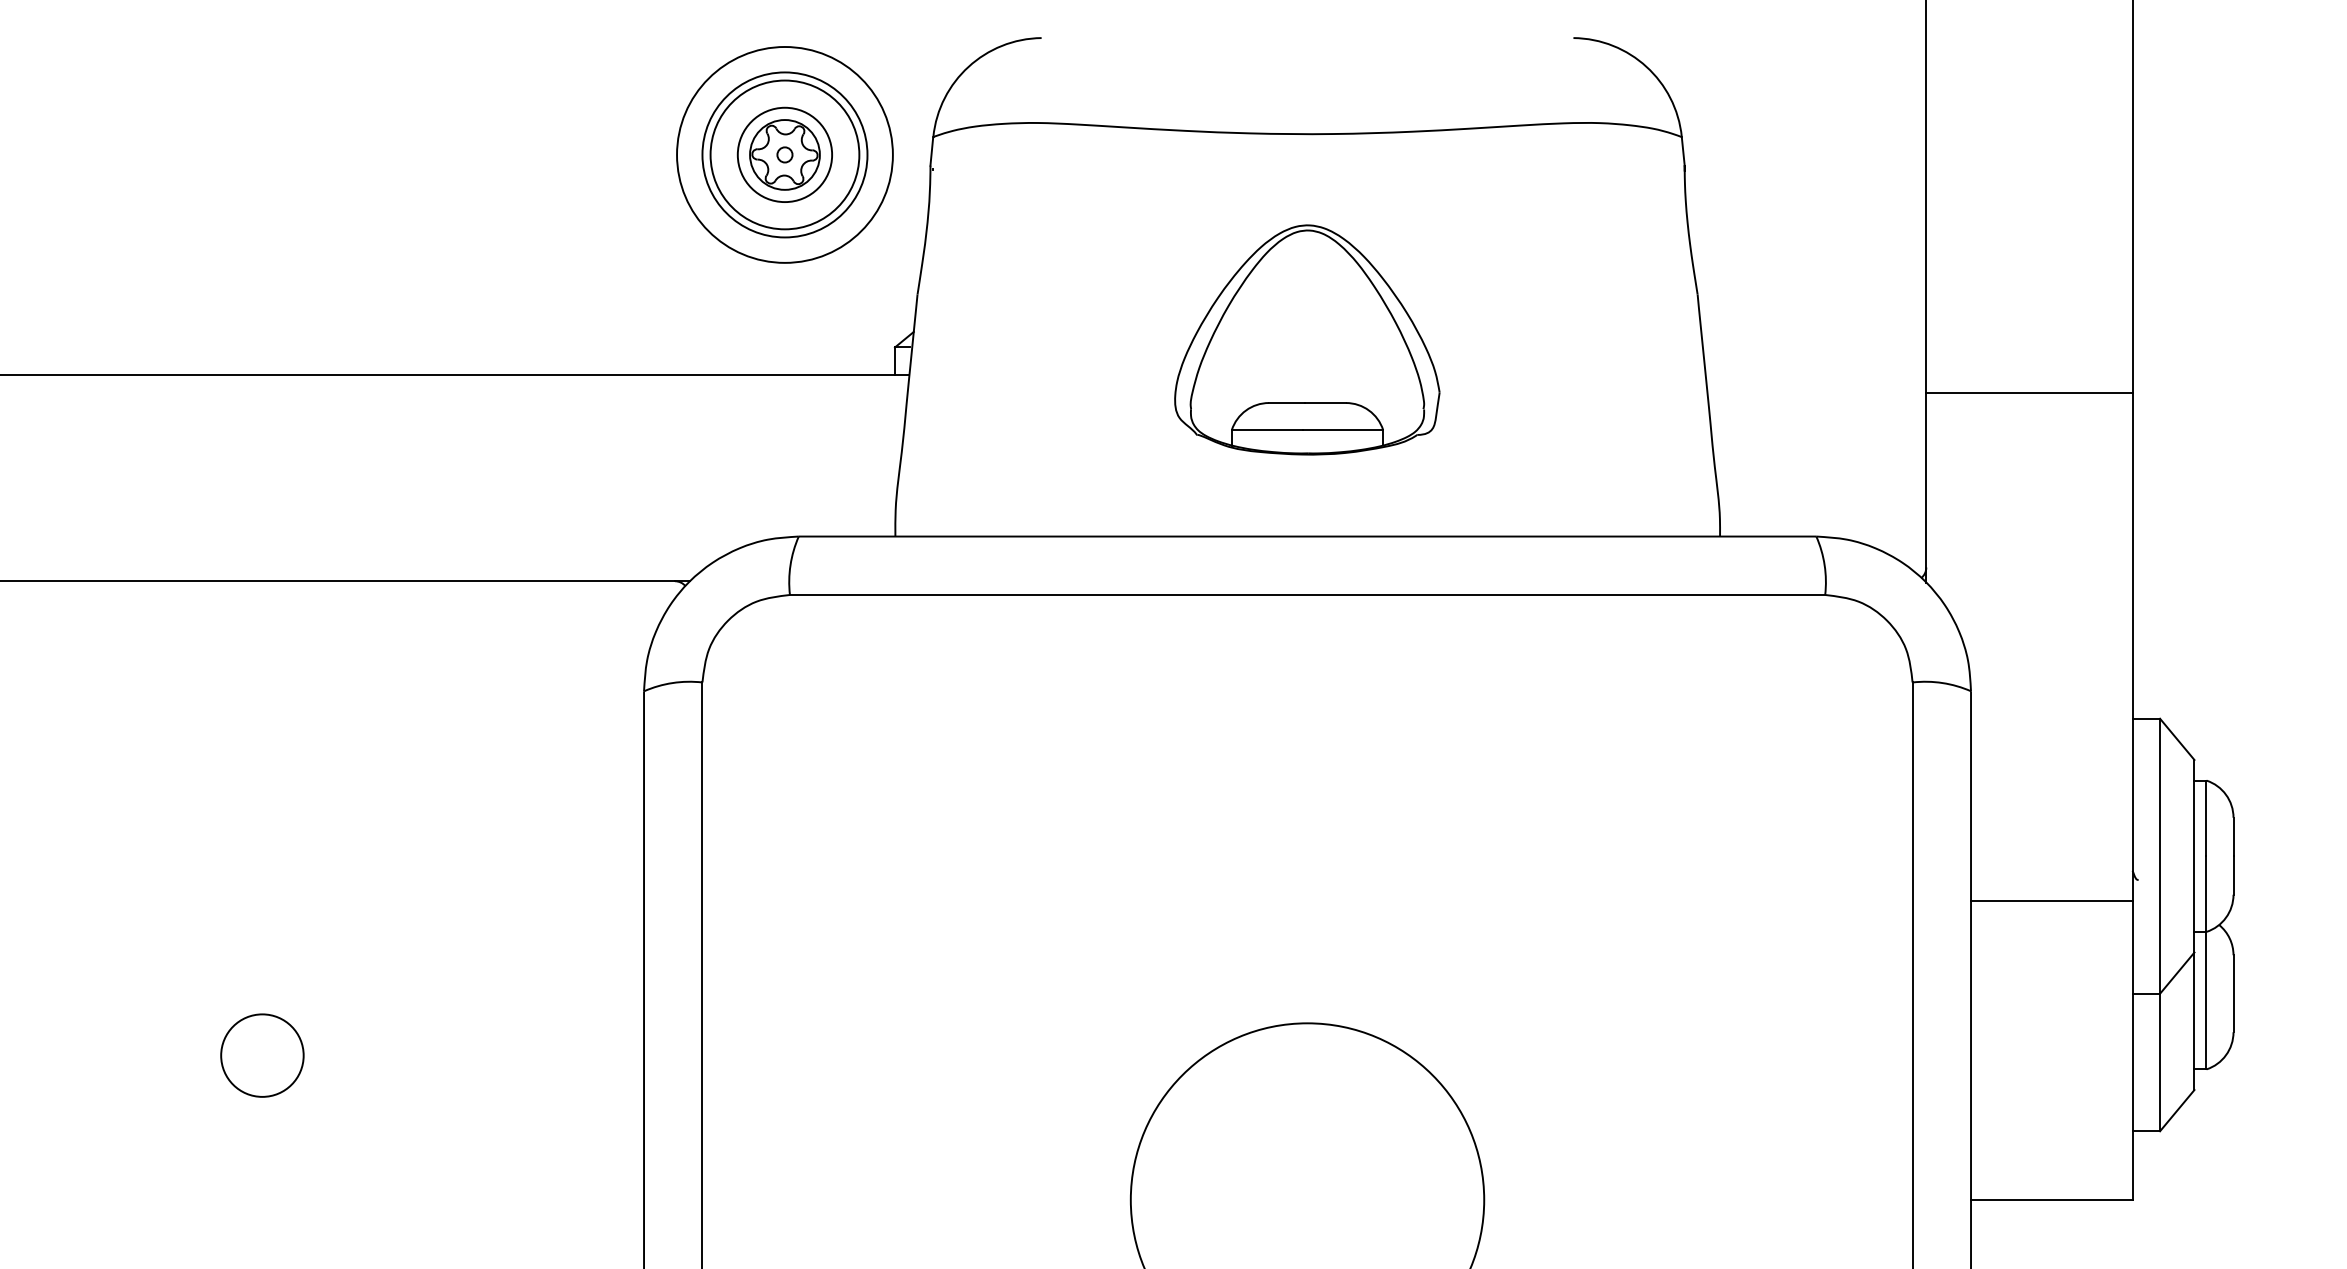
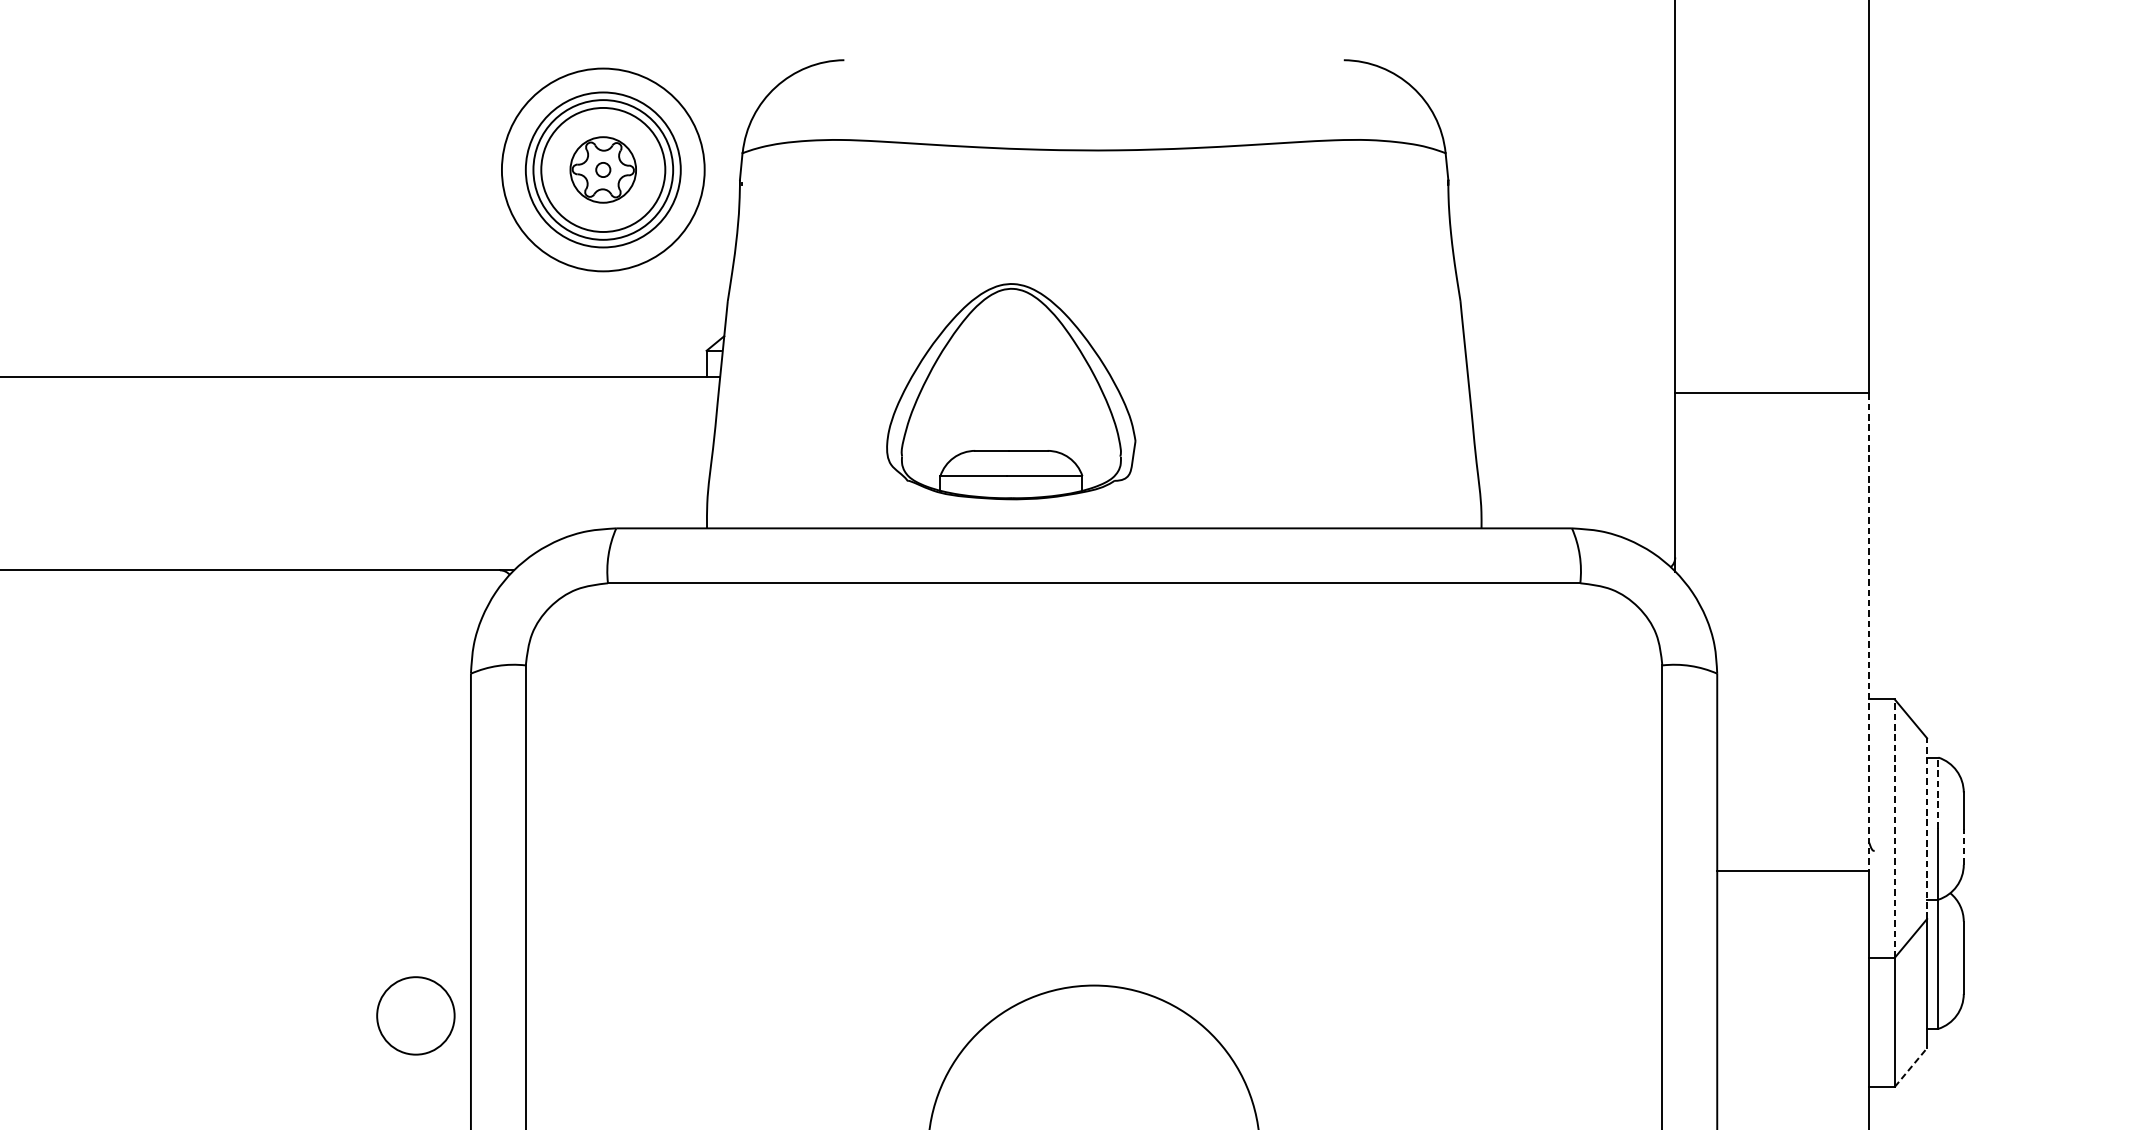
circle: (784, 154) -> (602, 169), size x1.4
part: (1307, 339) -> (1011, 391), moved
line: (2132, 647) -> (1868, 632), solid -> dashed
line: (2206, 818) -> (1938, 793), solid -> dashed
line: (2194, 855) -> (1927, 827), solid -> dashed
line: (2160, 856) -> (1895, 828), solid -> dashed
line: (2233, 875) -> (1963, 846), solid -> dashed
circle: (262, 1055) -> (415, 1015), moved
line: (2177, 1110) -> (1911, 1067), solid -> dashed

